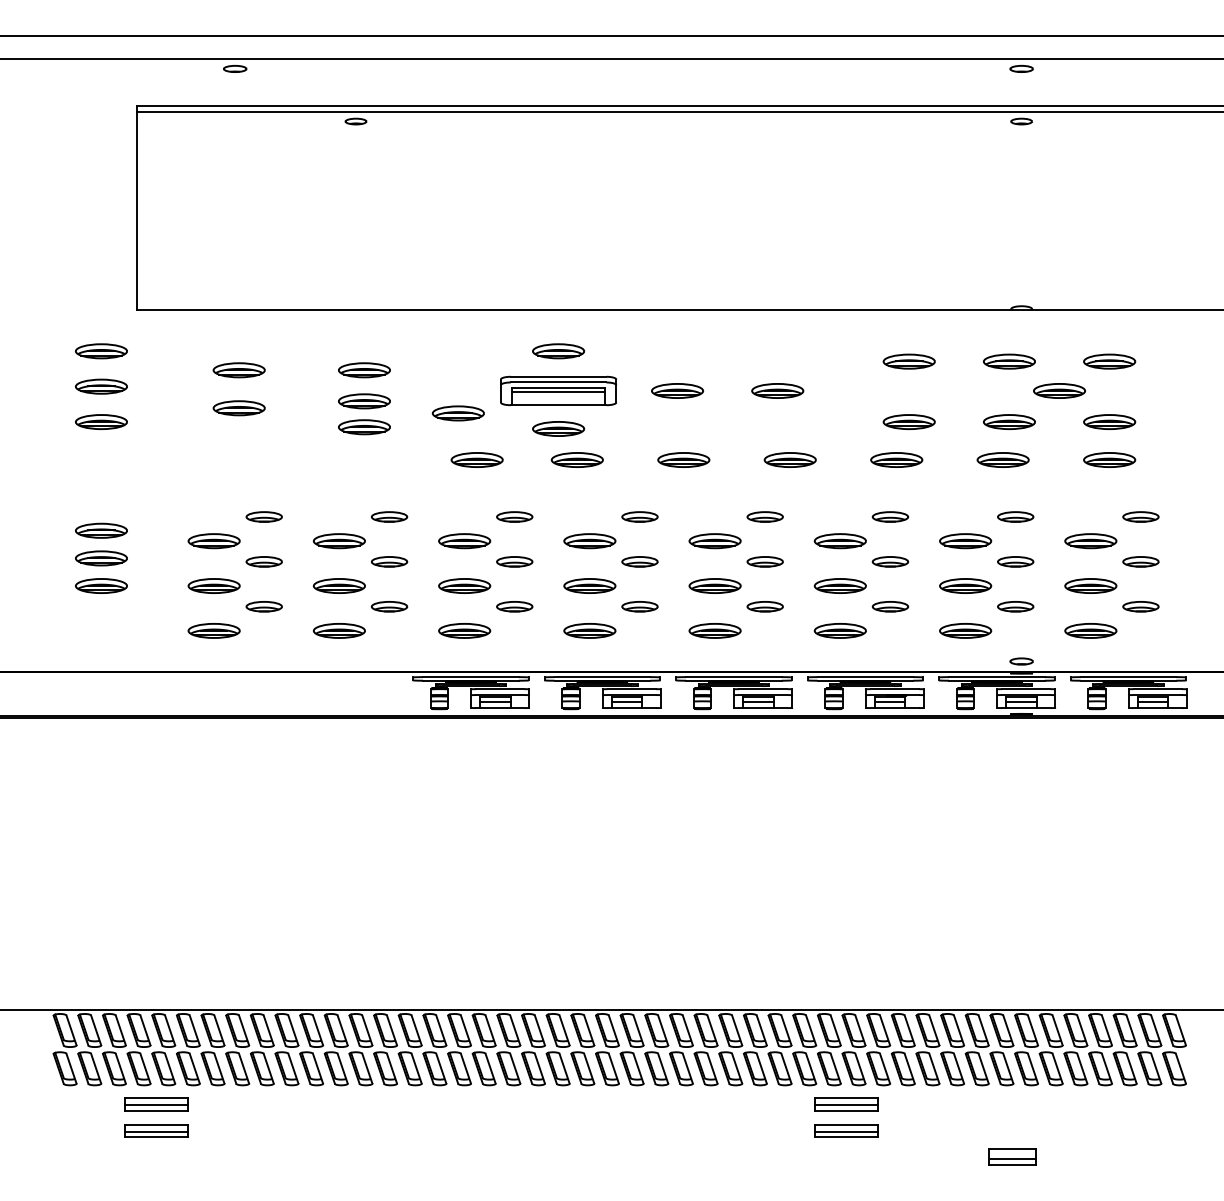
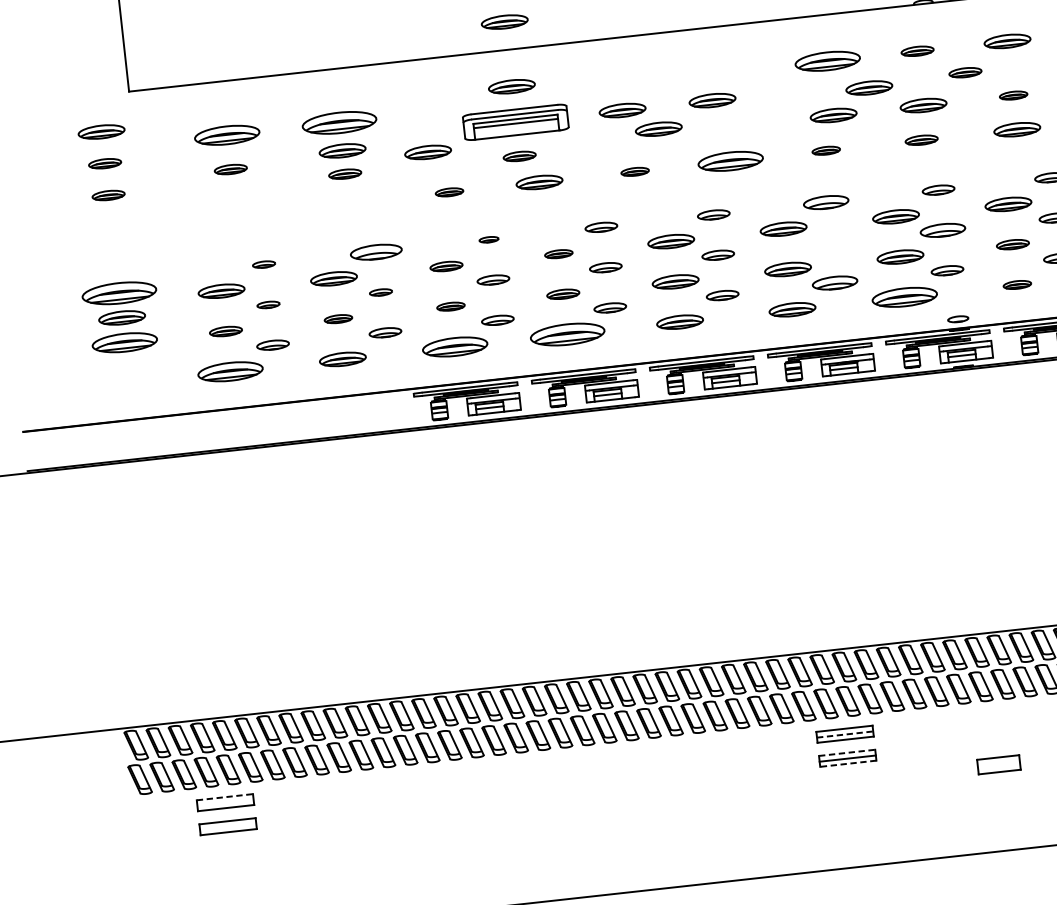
part: (558, 279) -> (504, 22), added
part: (908, 361) -> (826, 61), size x1.4
part: (1009, 361) -> (917, 51), size x0.7
part: (238, 370) -> (226, 135), size x1.4
part: (364, 370) -> (339, 123), size x1.6
part: (101, 386) -> (105, 163), size x0.7
part: (1059, 390) -> (965, 72), size x0.7
part: (951, 396) -> (869, 88), added
part: (238, 408) -> (230, 169), size x0.7
part: (714, 415) -> (658, 128), added
part: (101, 421) -> (108, 195), size x0.7
part: (1109, 421) -> (1013, 95), size x0.6
part: (364, 427) -> (345, 174), size x0.7
part: (558, 428) -> (519, 156), size x0.7
part: (476, 459) -> (448, 191), size x0.6
part: (683, 459) -> (634, 171), size x0.6
part: (789, 459) -> (729, 160), size x1.4
part: (896, 459) -> (825, 150), size x0.6
part: (1002, 459) -> (921, 139), size x0.7
part: (263, 516) -> (263, 264), size x0.7
part: (389, 516) -> (376, 251), size x1.6
part: (514, 516) -> (488, 239), size x0.6
part: (890, 516) -> (826, 202), size x1.4
part: (101, 530) -> (119, 292), size x1.6
part: (464, 541) -> (446, 266), size x0.7
part: (589, 541) -> (558, 254), size x0.6
part: (263, 561) -> (267, 304), size x0.7
part: (389, 561) -> (380, 292), size x0.7
part: (890, 561) -> (830, 242), removed
part: (1015, 561) -> (942, 230), size x1.4
part: (101, 585) -> (124, 342), size x1.4
part: (213, 585) -> (225, 331), size x0.7
part: (339, 585) -> (338, 318), size x0.6
part: (464, 585) -> (450, 306), size x0.6
part: (589, 585) -> (562, 293), size x0.7
part: (1090, 585) -> (1012, 244), size x0.7
part: (890, 606) -> (835, 282), size x1.4
part: (213, 630) -> (229, 371), size x1.4
part: (464, 630) -> (455, 346), size x1.4
part: (589, 630) -> (567, 334), size x1.6
part: (965, 630) -> (904, 297), size x1.4
part: (1090, 630) -> (1017, 284), size x0.6
line: (156, 1098) -> (225, 797), solid -> dashed
line: (156, 1104) -> (225, 802), removed
line: (847, 1104) -> (845, 734), solid -> dashed
line: (847, 1125) -> (847, 752), solid -> dashed
line: (156, 1131) -> (228, 826), removed
line: (846, 1137) -> (848, 763), solid -> dashed
line: (1011, 1159) -> (998, 767), removed

